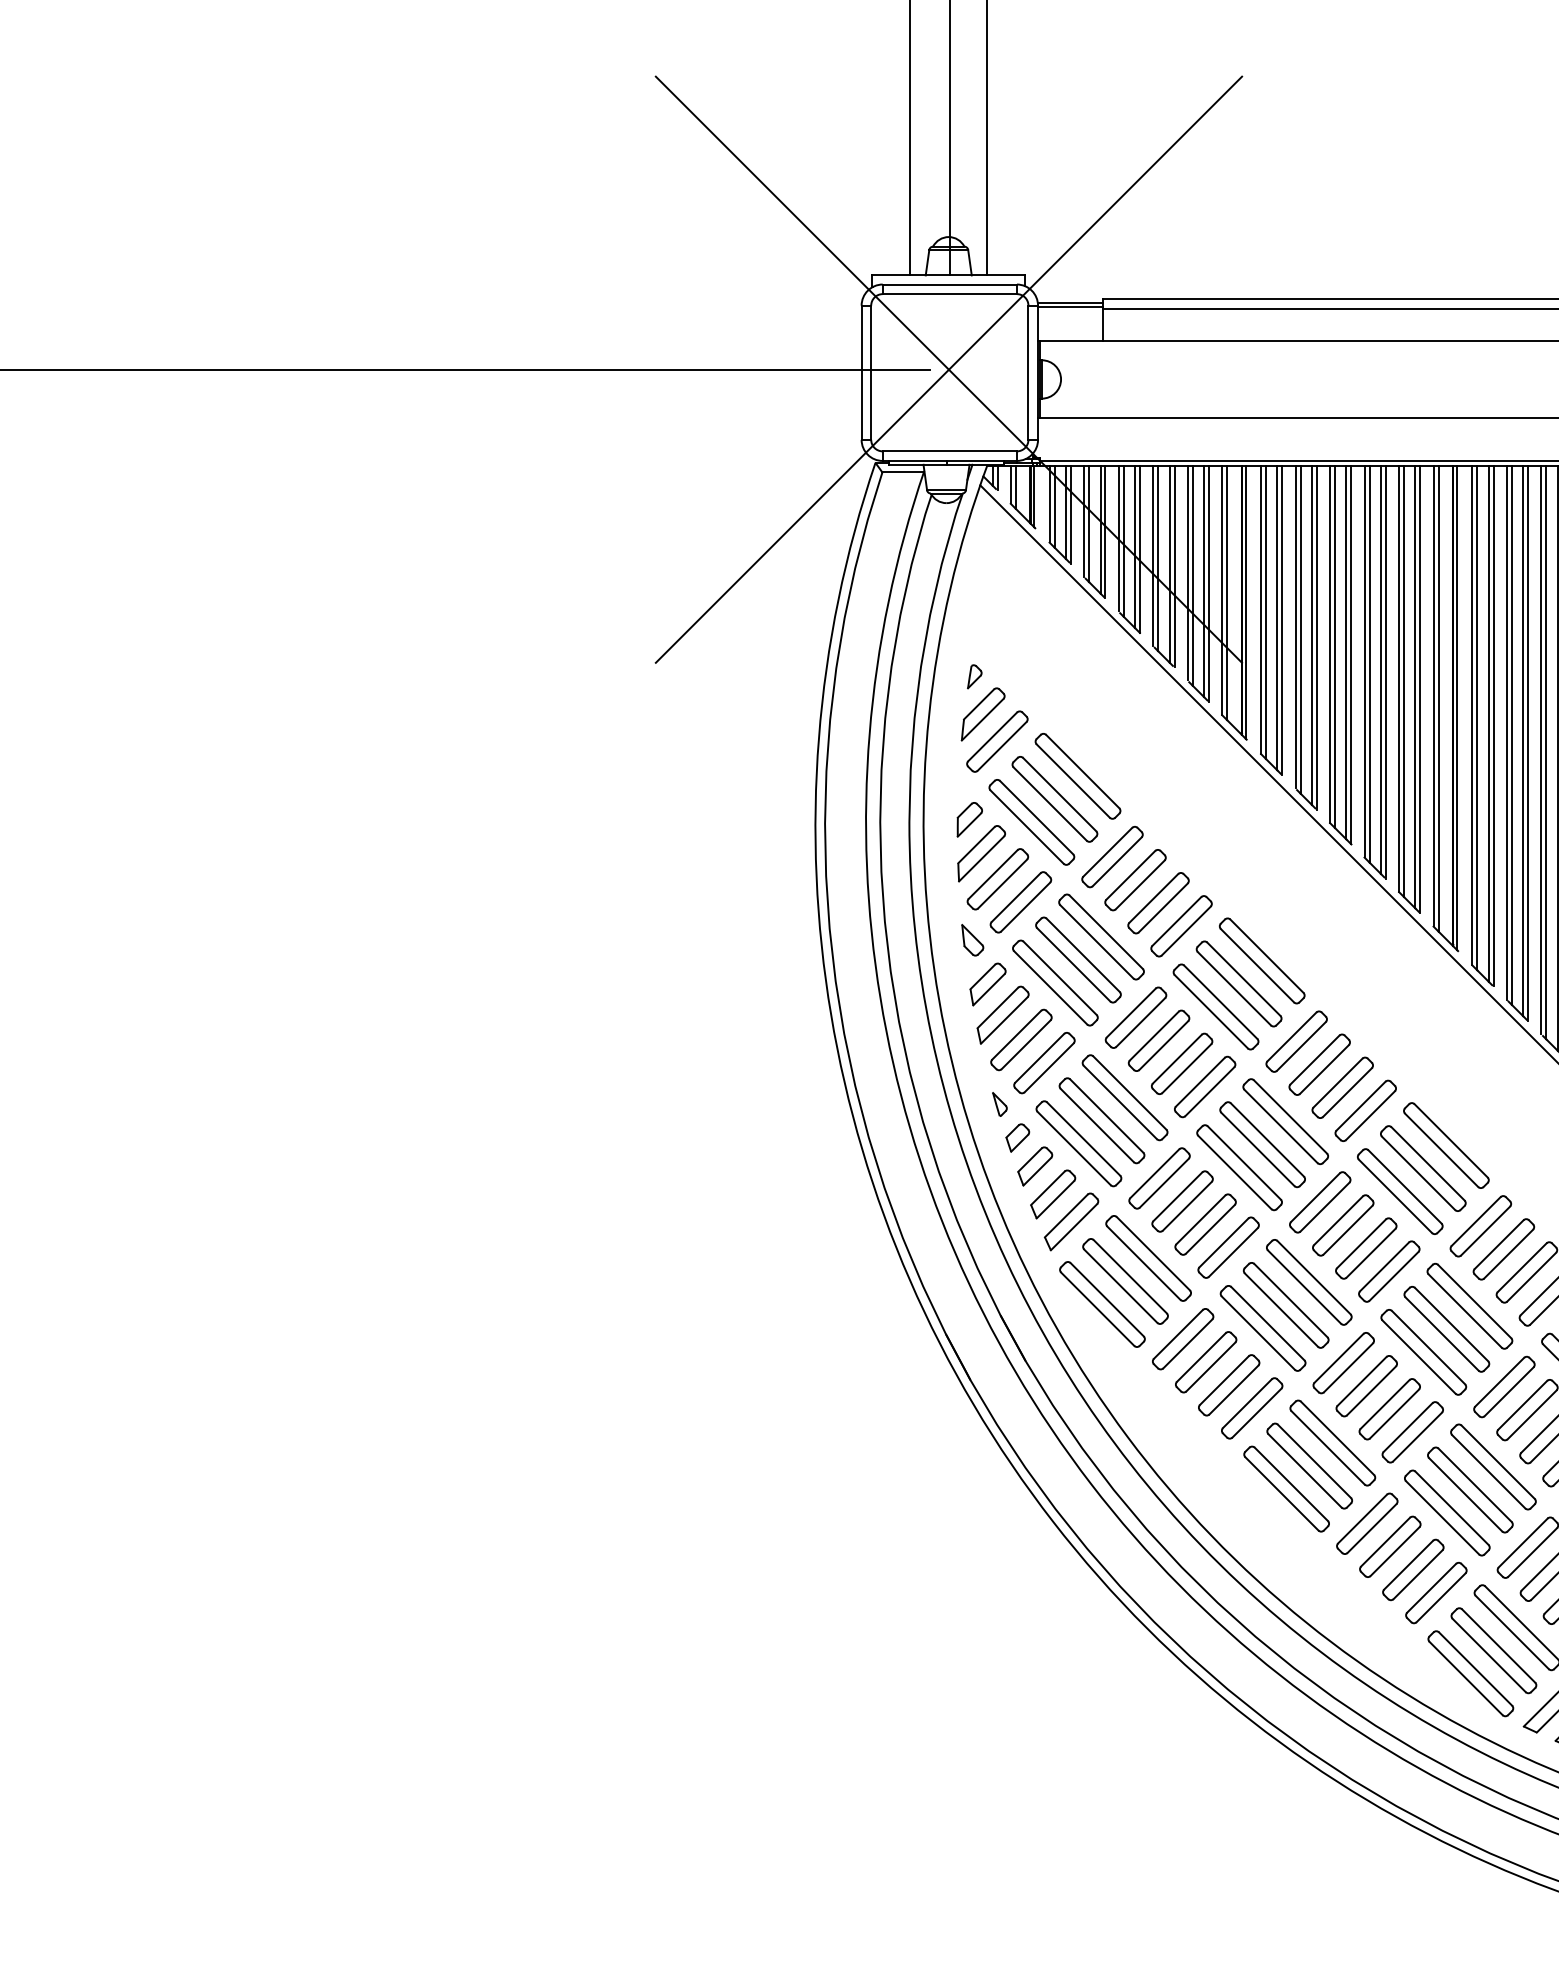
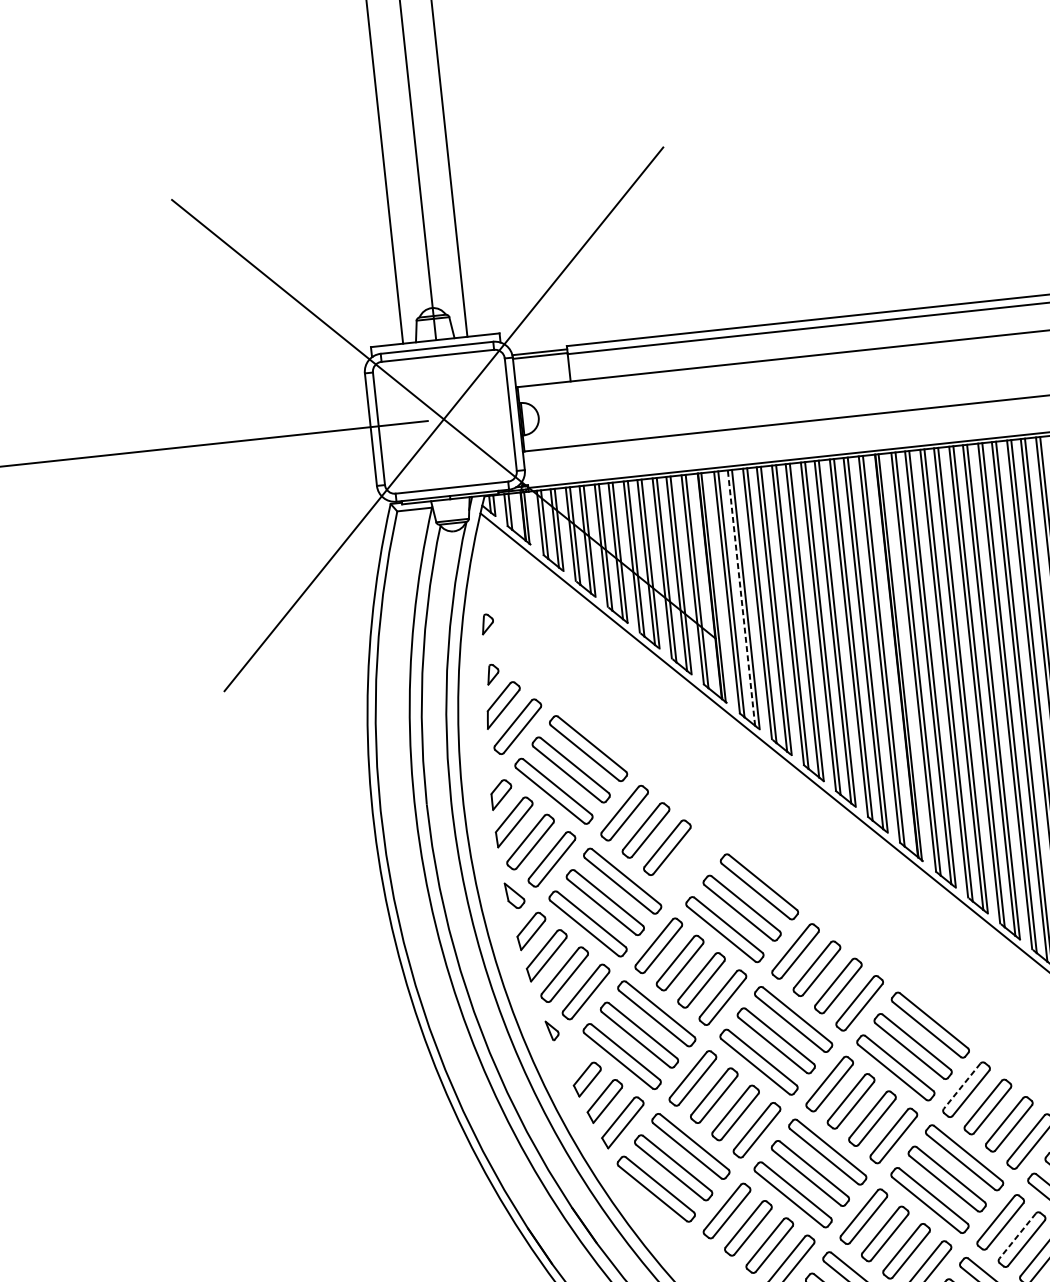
part: (974, 616) -> (487, 623), added
line: (1277, 617) -> (741, 597), solid -> dashed
part: (1181, 926) -> (688, 865), removed
part: (1017, 1137) -> (570, 1056), removed
line: (1476, 1221) -> (962, 1086), solid -> dashed
line: (1522, 1405) -> (1017, 1236), solid -> dashed

